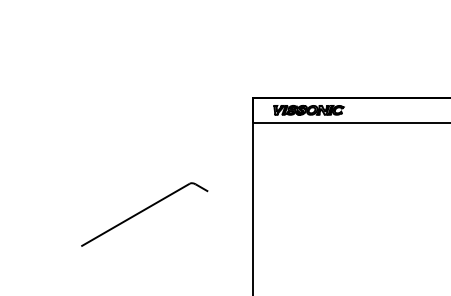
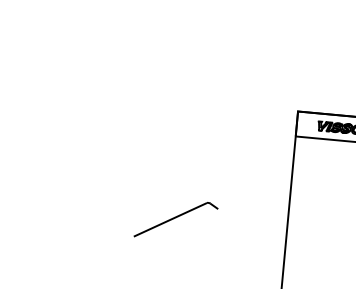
part: (144, 213) -> (176, 219), size x0.62

